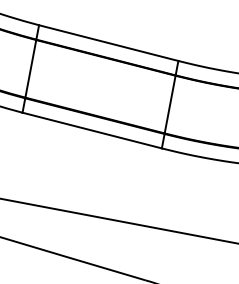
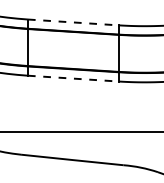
line: (109, 43) -> (73, 22), solid -> dashed
line: (92, 130) -> (73, 78), solid -> dashed

